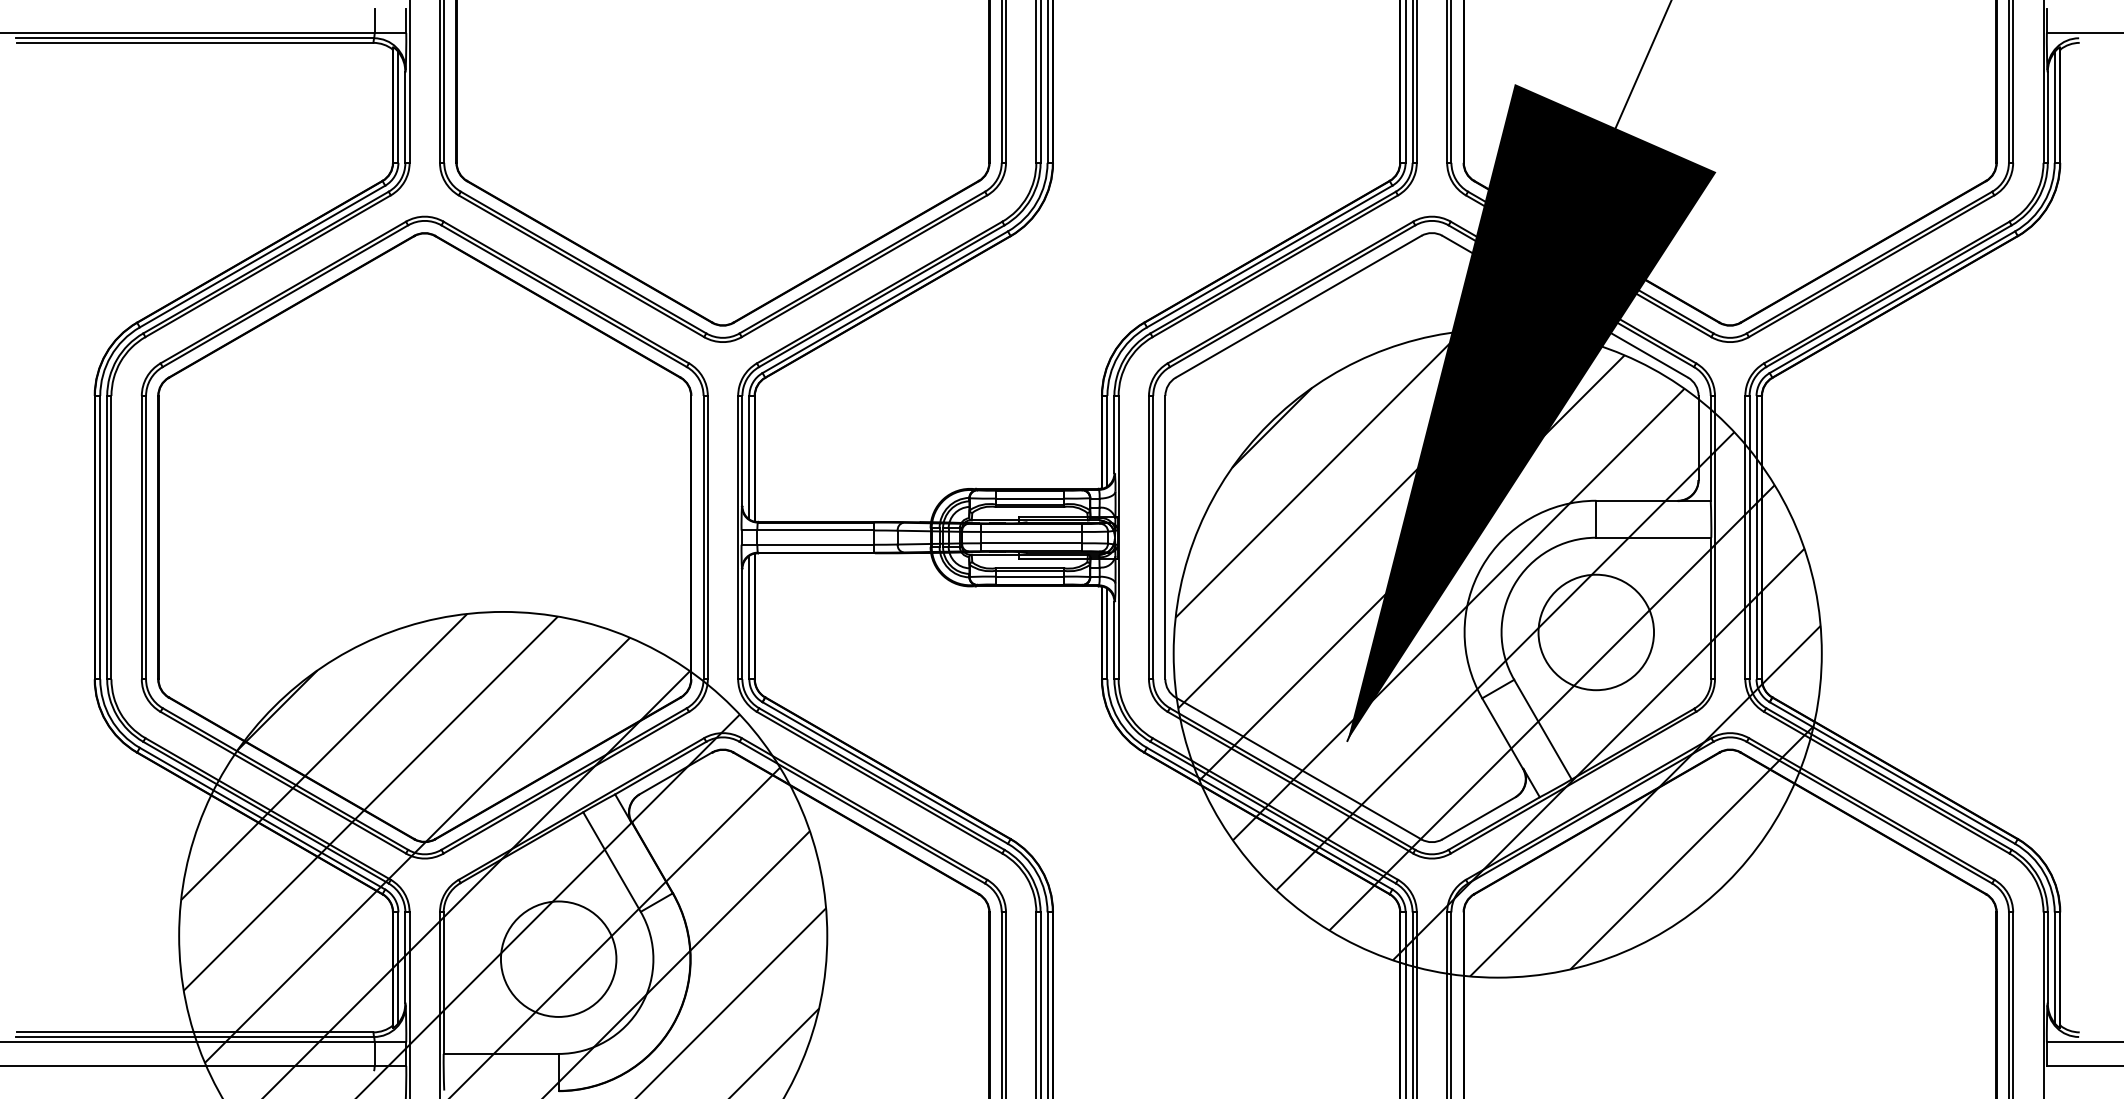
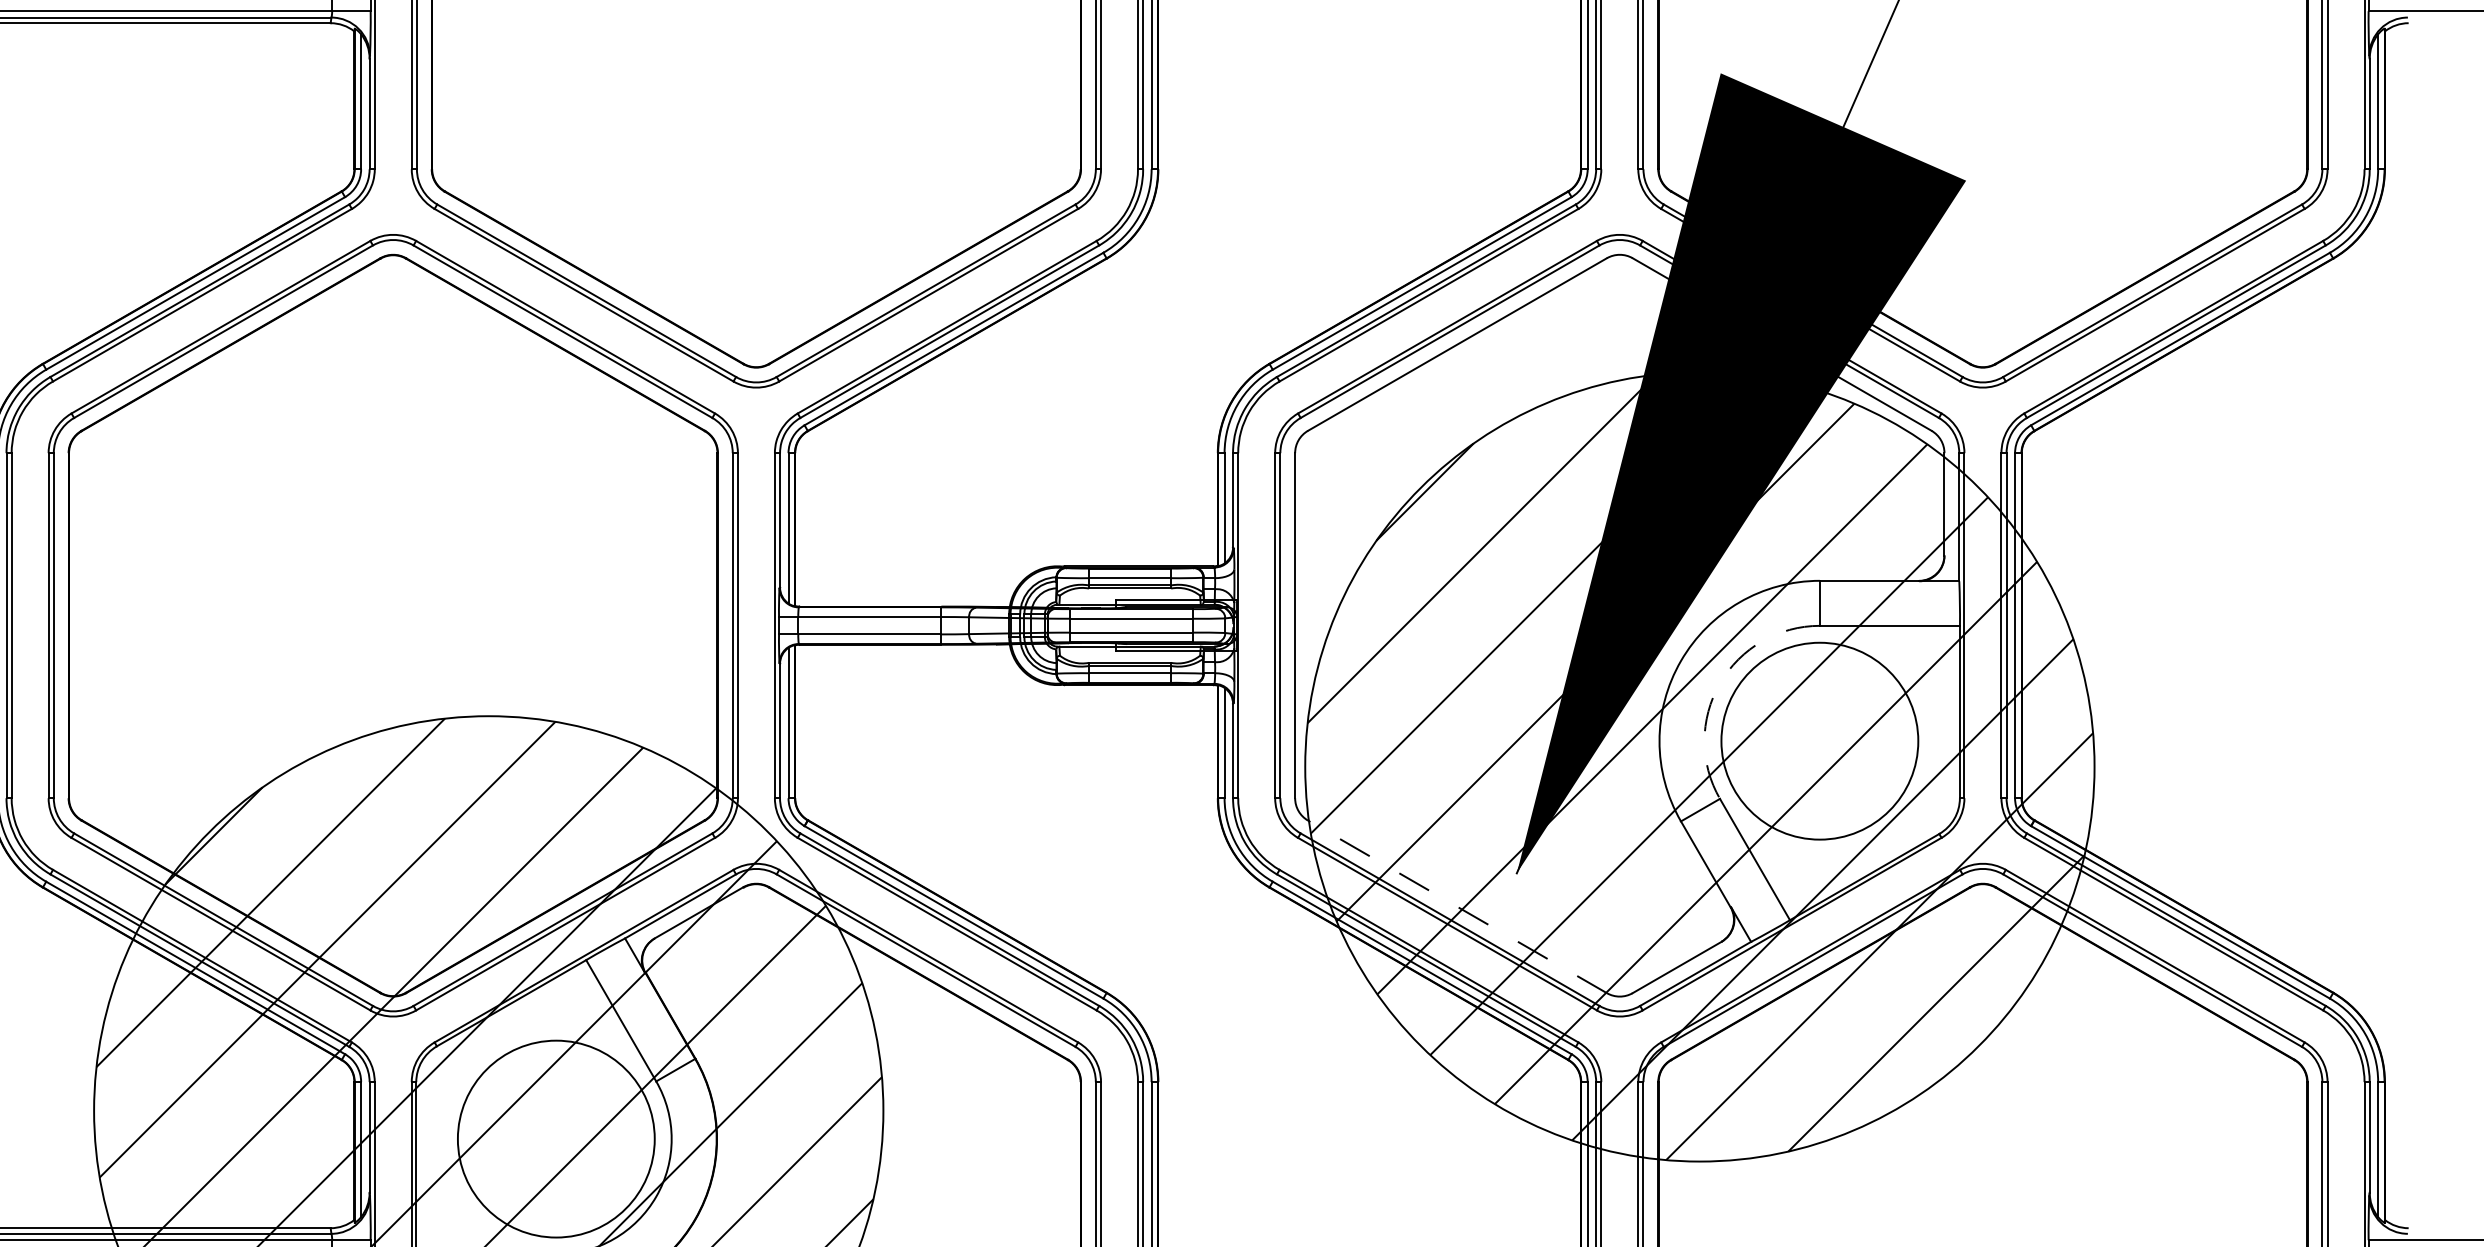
arc: (1514, 585) -> (1720, 684), solid -> dashed
circle: (1596, 632) -> (1820, 741), size x1.4
line: (1298, 768) -> (1457, 906), solid -> dashed
circle: (558, 958) -> (556, 1138), size x1.4

